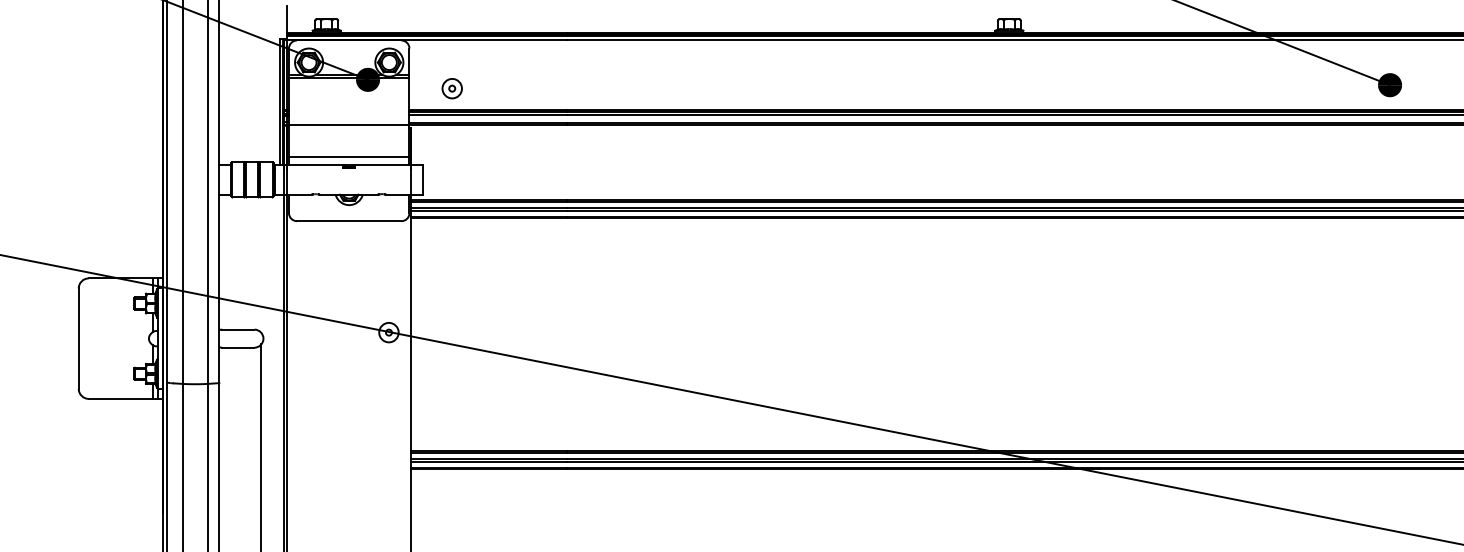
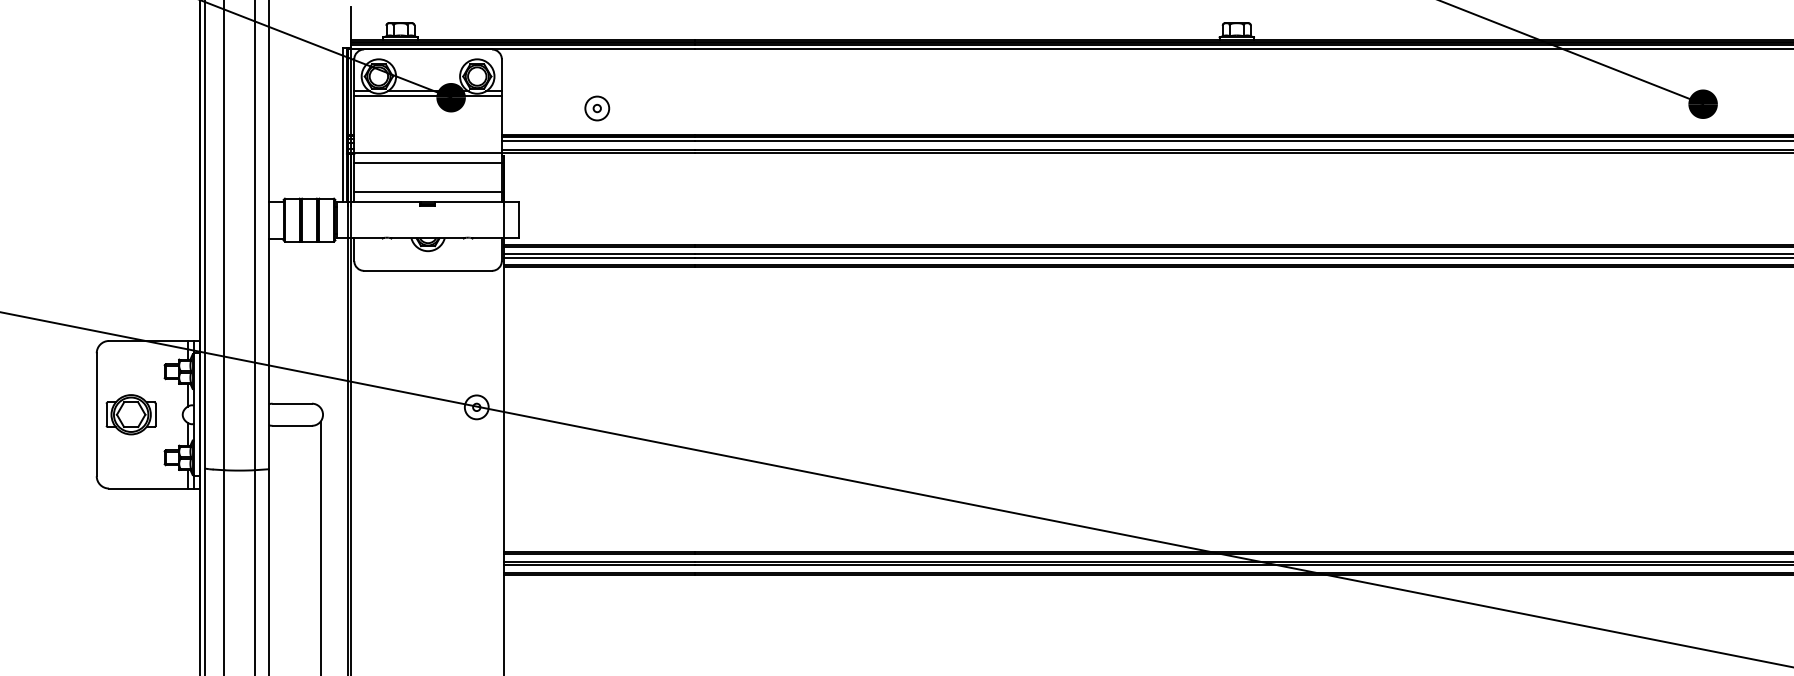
part: (452, 88) -> (597, 108), moved
line: (348, 132) -> (427, 162), added
part: (106, 338) -> (130, 414), added

